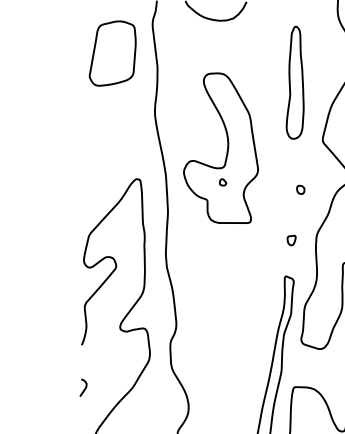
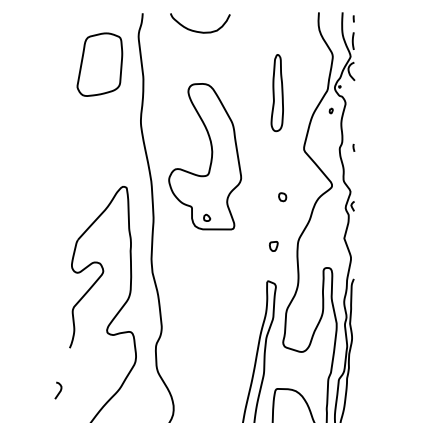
part: (295, 82) -> (277, 92), size x0.7
part: (223, 181) -> (207, 217), moved
curve: (84, 387) -> (59, 390), moved

